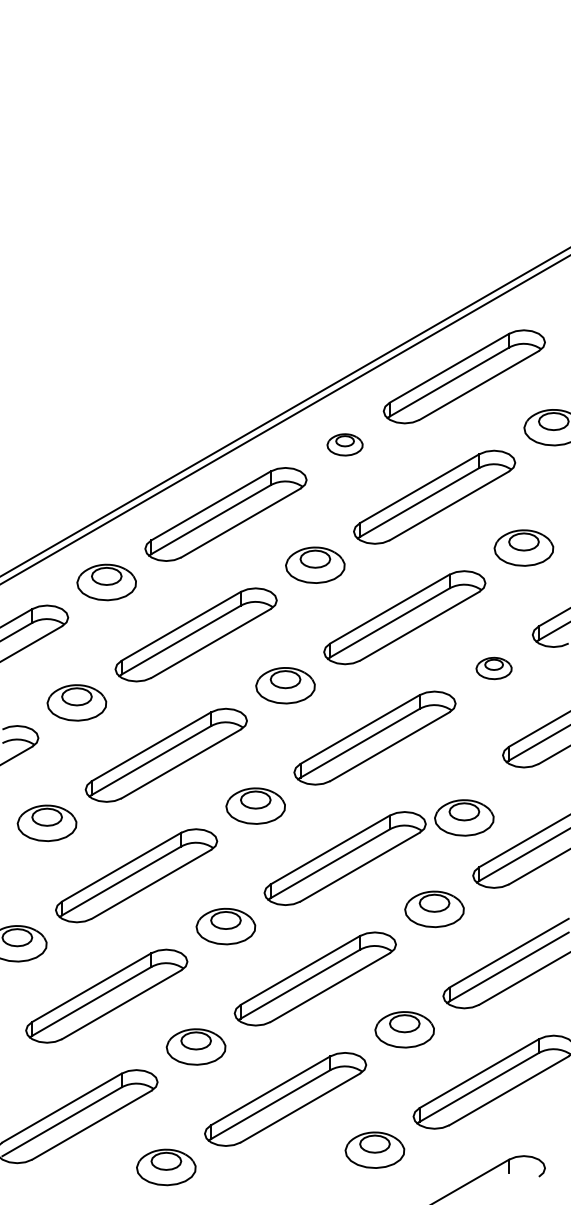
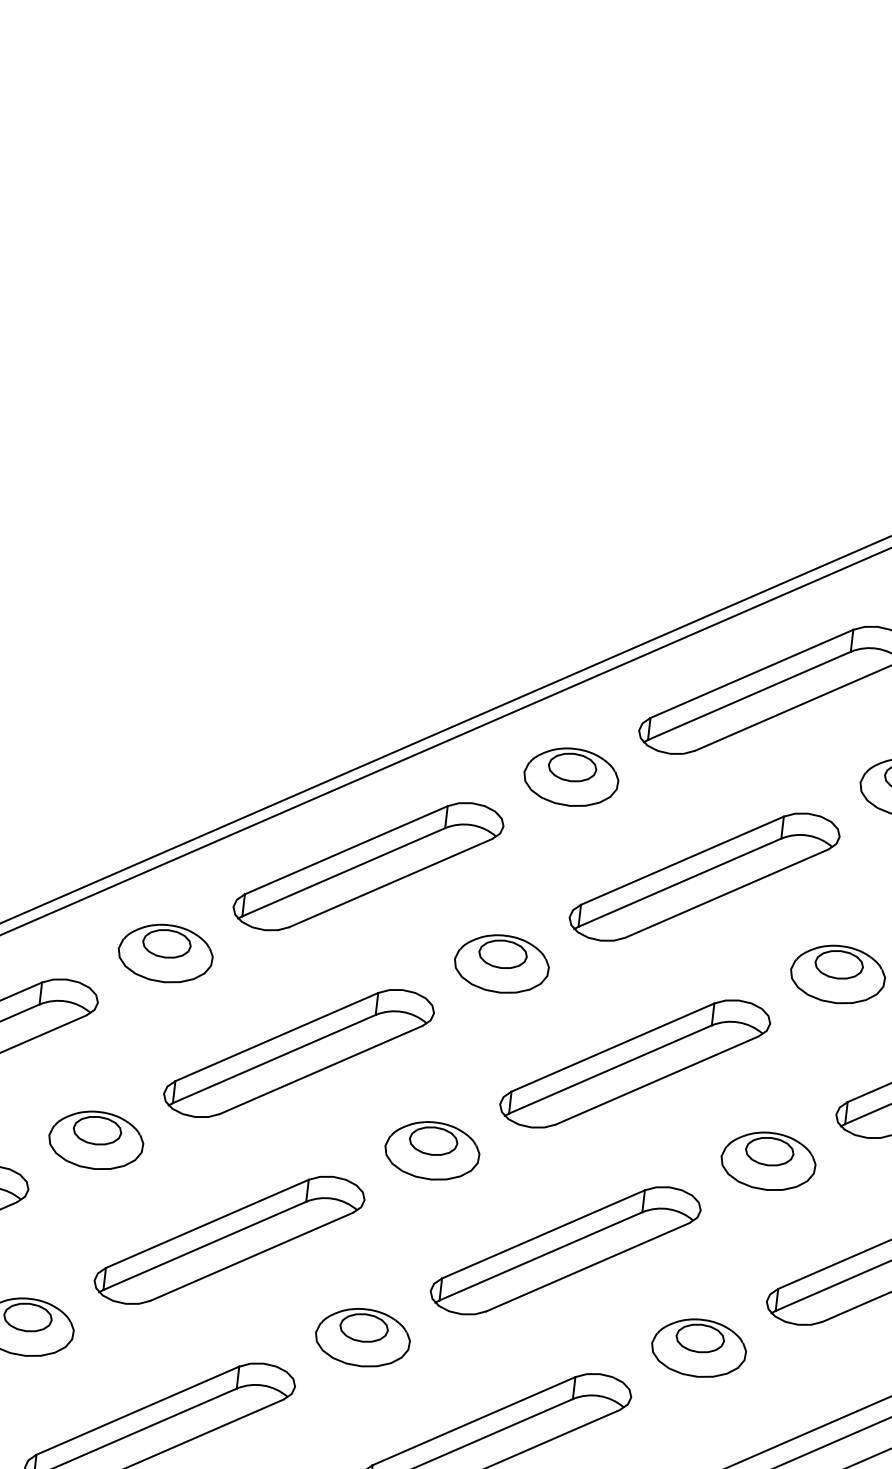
part: (344, 444) -> (570, 776), size x1.67
part: (493, 668) -> (767, 1161), size x1.67
part: (464, 817) -> (699, 1347), moved

